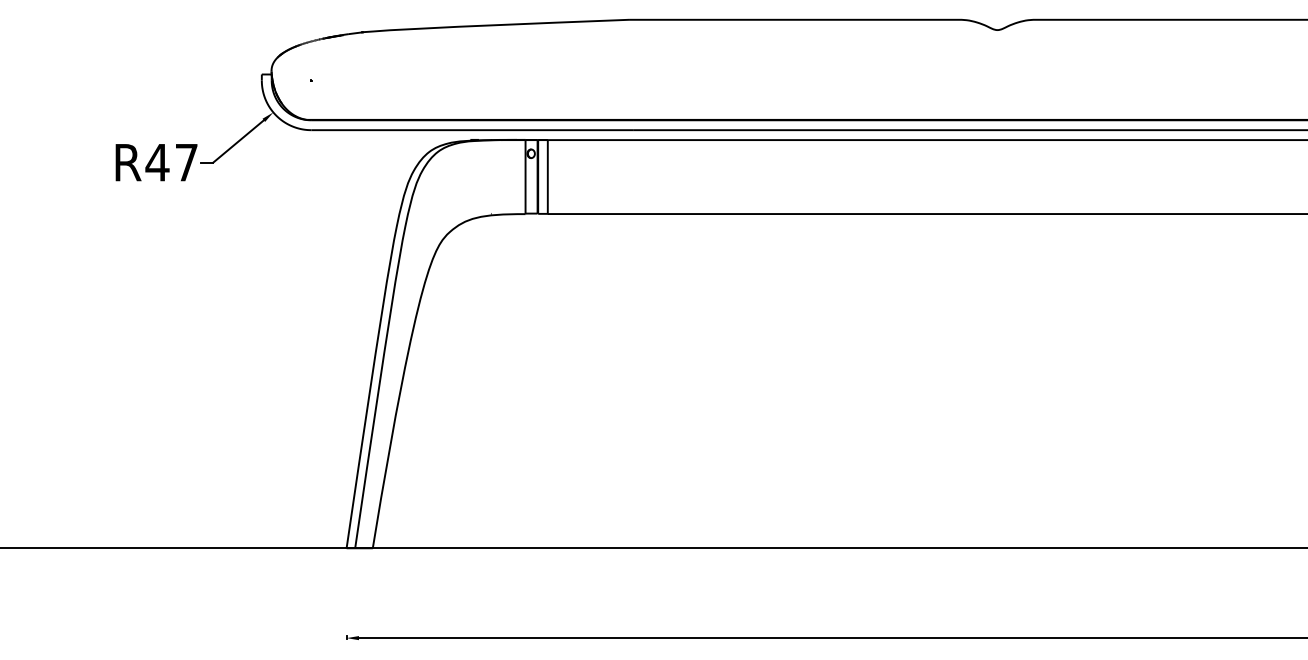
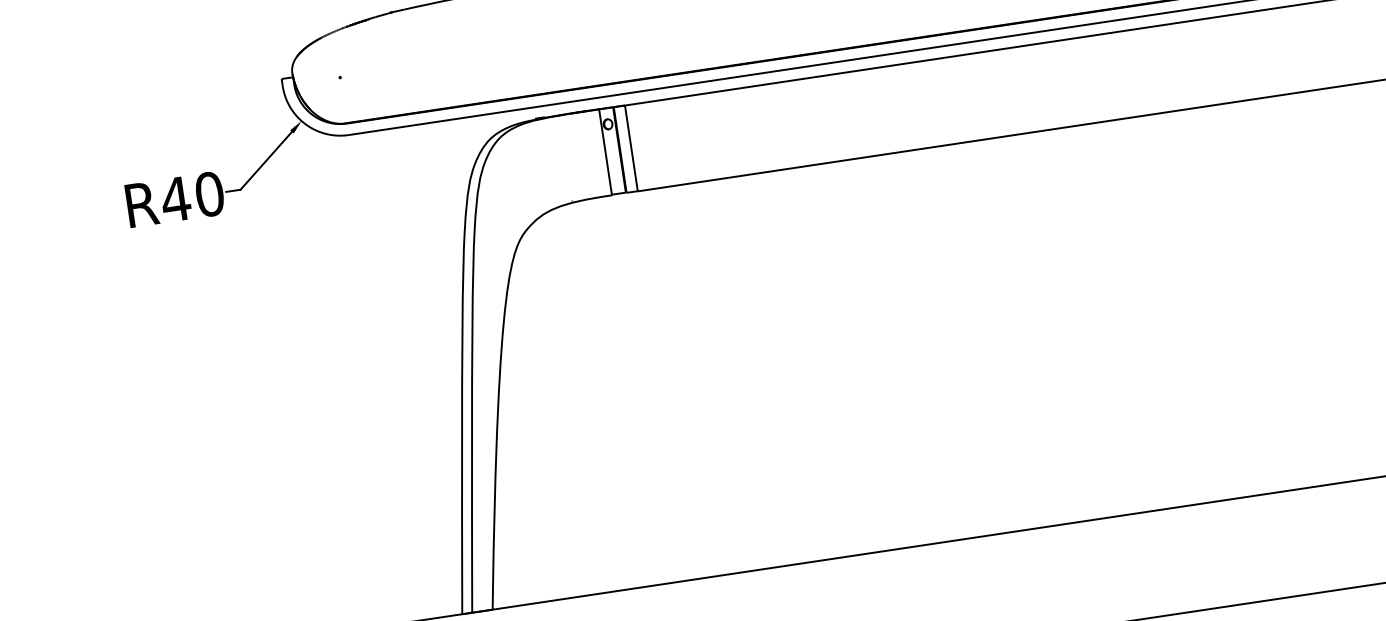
text: (186, 162) -> (209, 194), R47 -> R40

